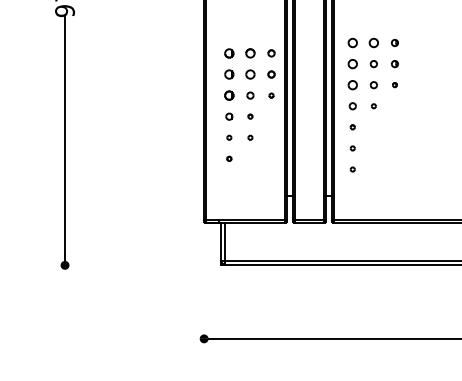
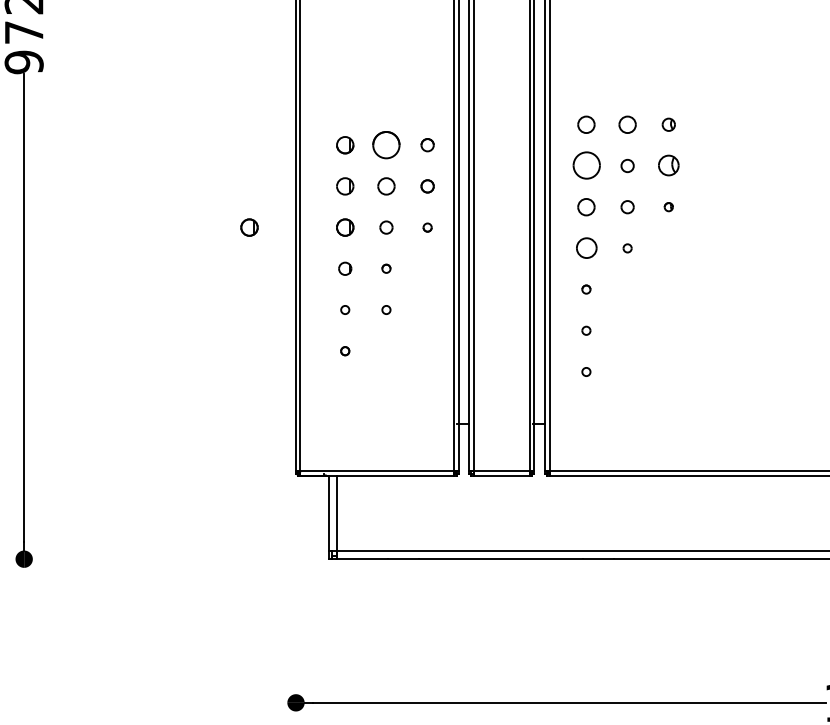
part: (250, 53) -> (386, 145), size x1.6
part: (352, 64) -> (585, 166), size x1.6
part: (394, 64) -> (667, 166), size x1.6
part: (180, 95) -> (249, 227), added
part: (352, 106) -> (585, 248), size x1.6

